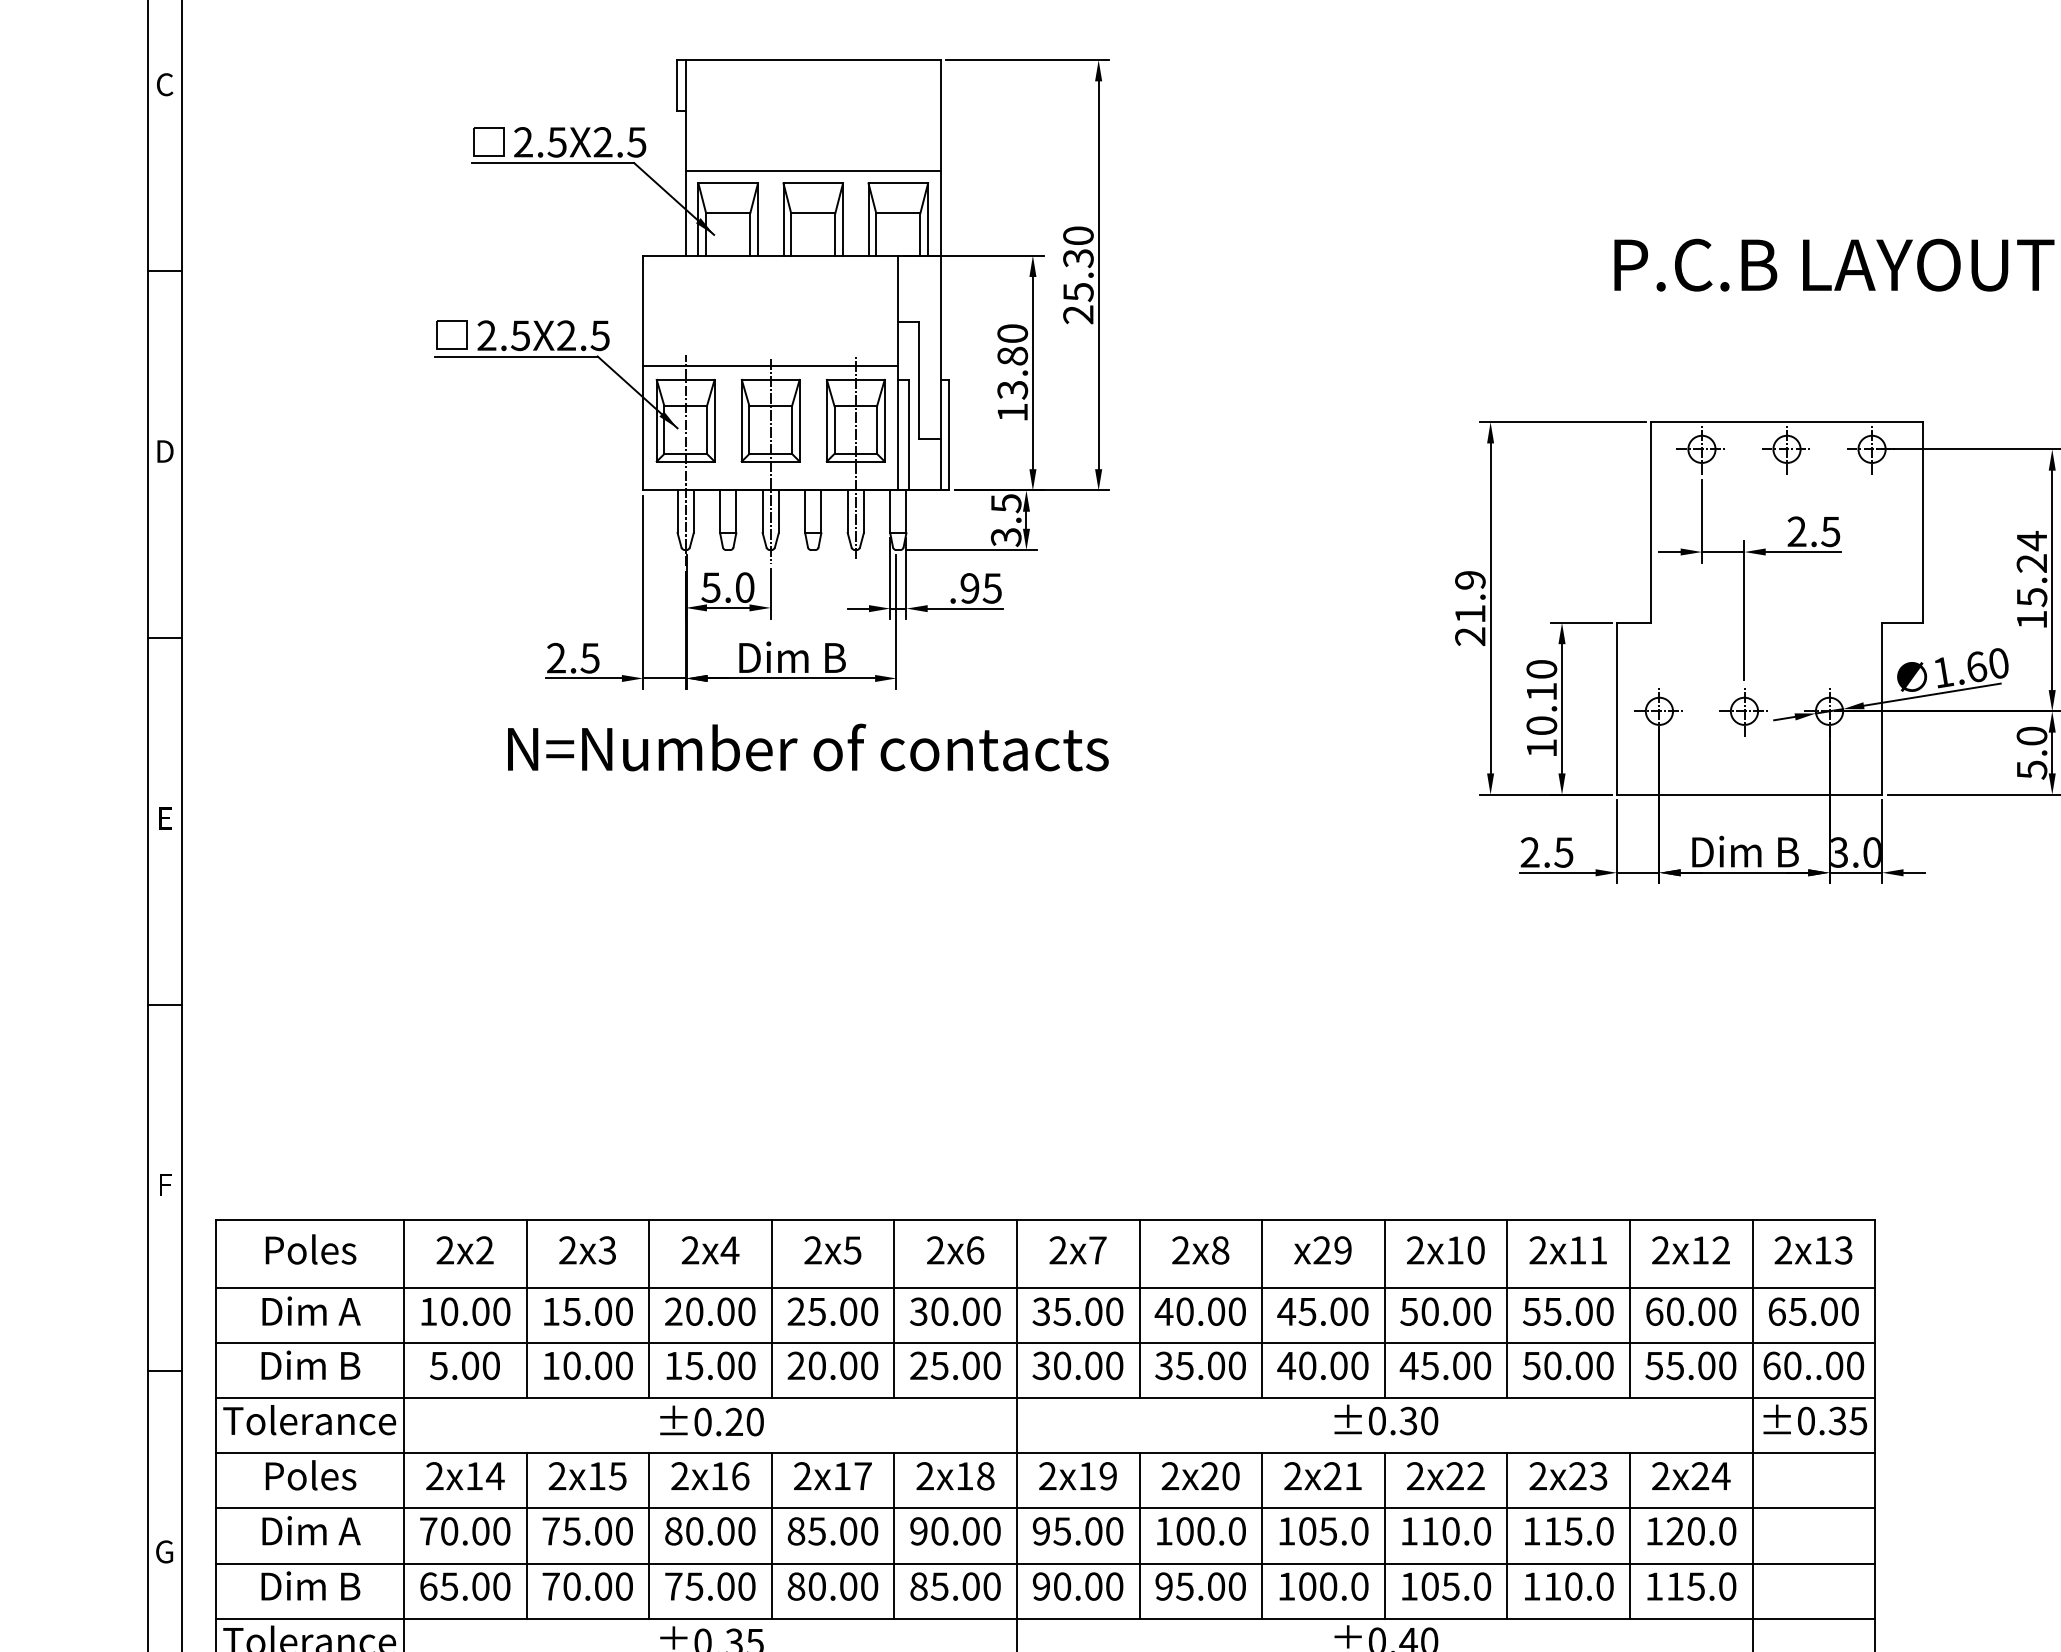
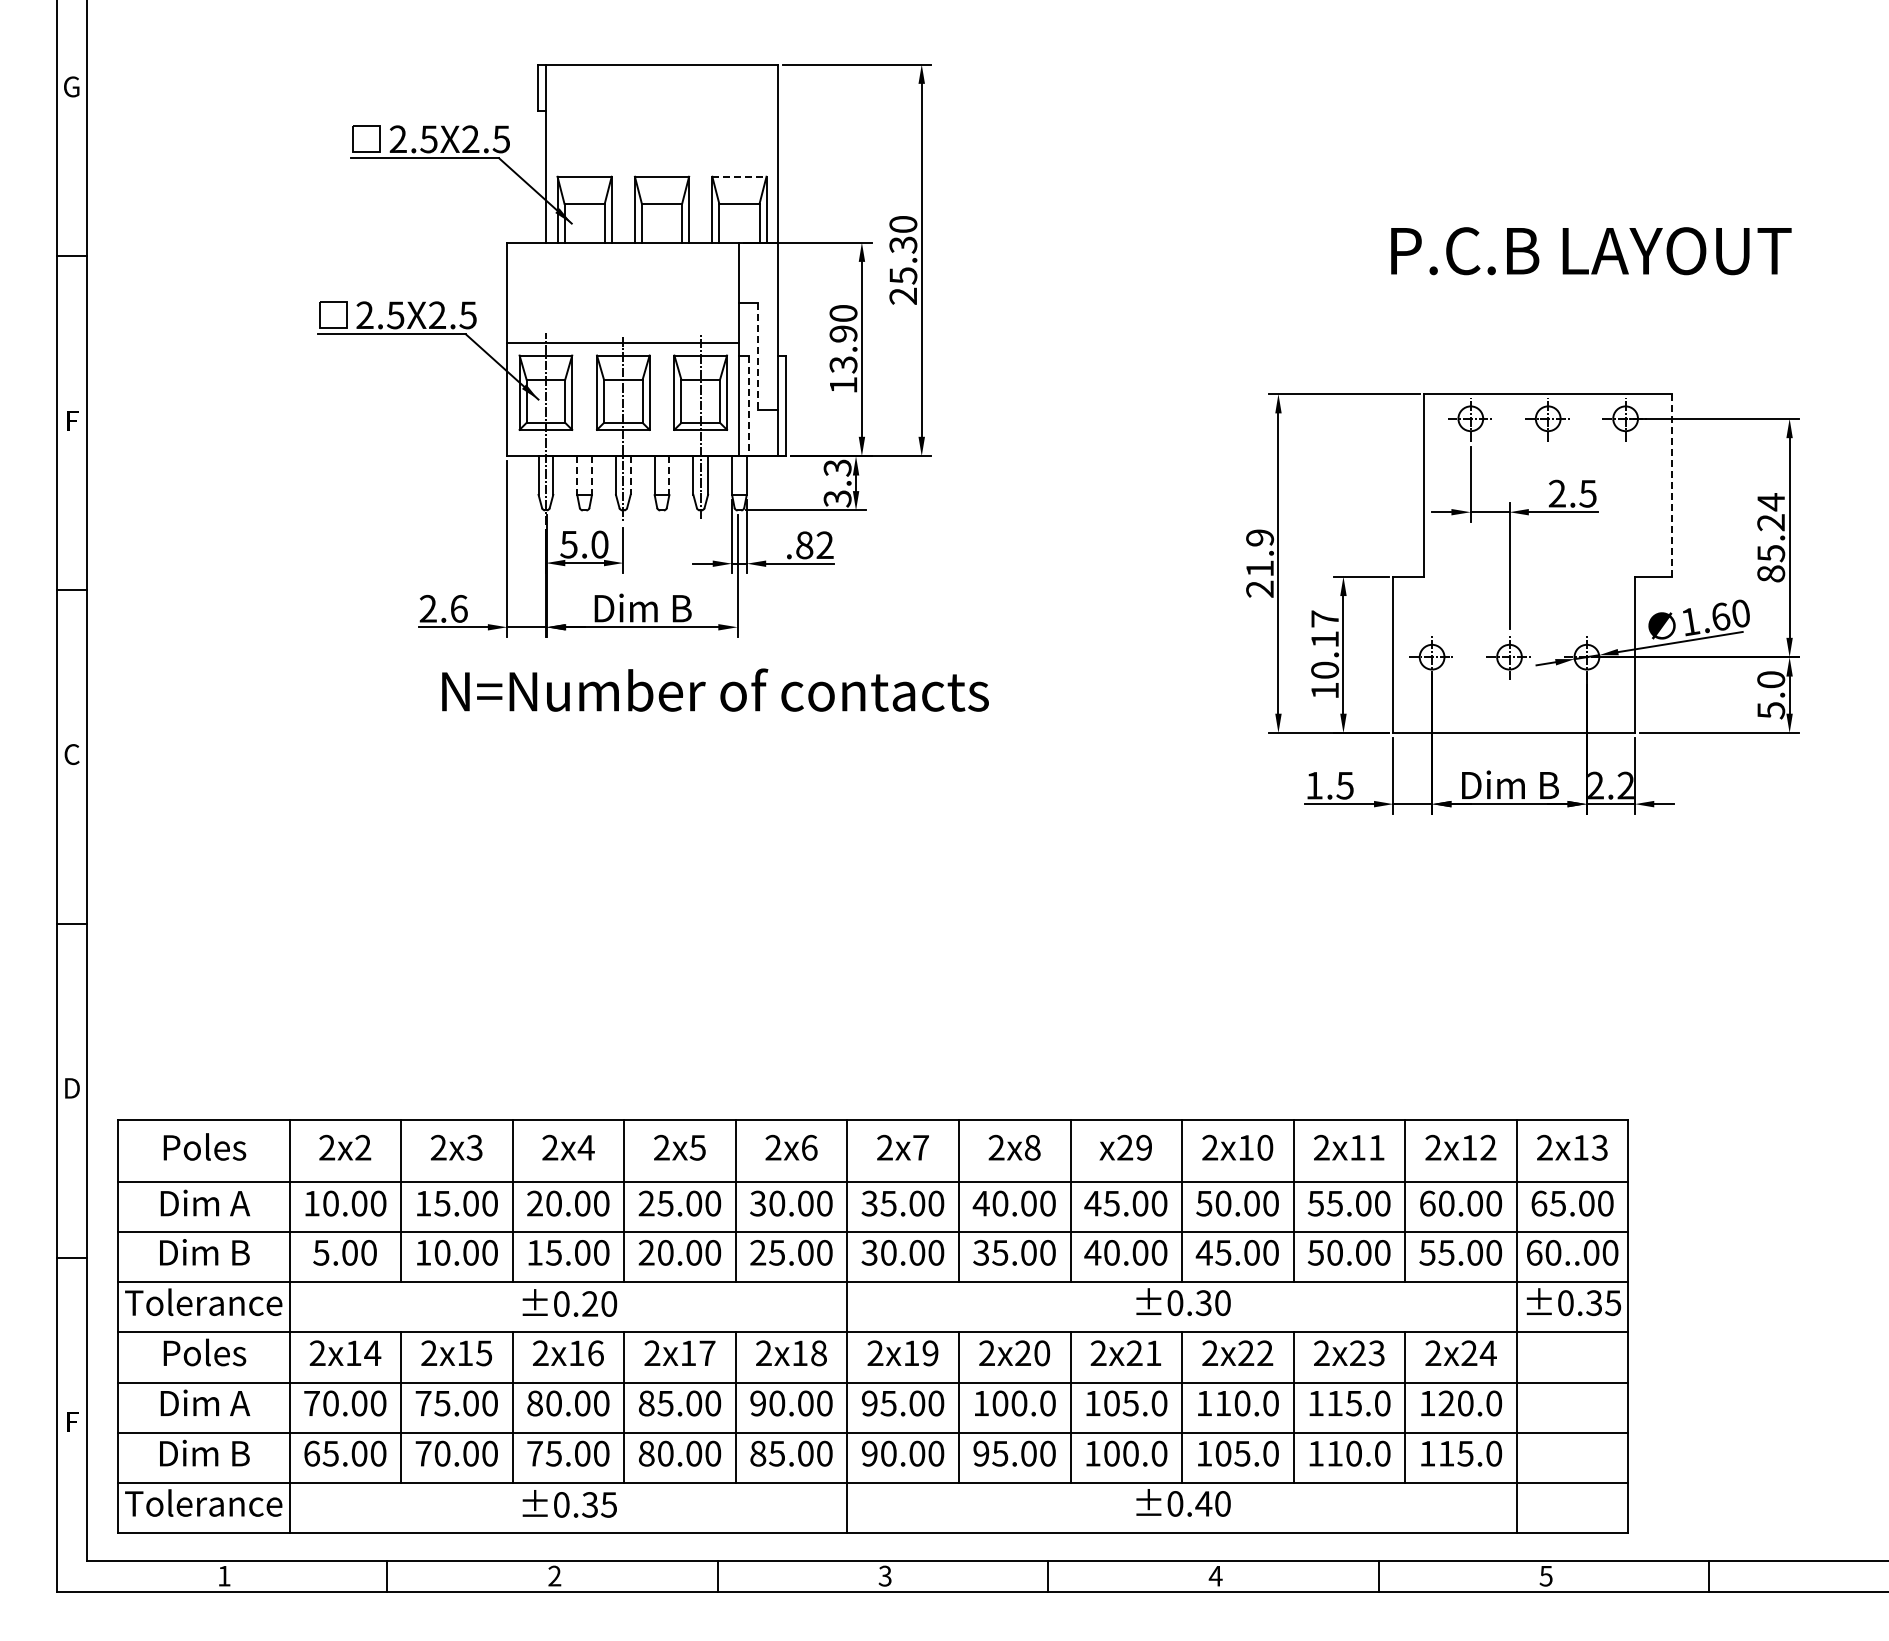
text: (164, 84) -> (71, 86), C -> G
line: (812, 171) -> (661, 165), removed
line: (898, 183) -> (739, 176), solid -> dashed
text: (1012, 355) -> (843, 333), 13.80 -> 13.90
line: (919, 380) -> (758, 356), solid -> dashed
line: (908, 435) -> (748, 406), solid -> dashed
text: (165, 451) -> (72, 420), D -> F
text: (1006, 502) -> (837, 467), 3.5 -> 3.3
line: (720, 511) -> (577, 475), solid -> dashed
line: (735, 511) -> (591, 475), solid -> dashed
line: (821, 511) -> (669, 475), solid -> dashed
line: (778, 512) -> (630, 476), solid -> dashed
line: (1923, 522) -> (1672, 485), solid -> dashed
text: (980, 588) -> (814, 545), .95 -> .82
text: (2032, 619) -> (1771, 573), 15.24 -> 85.24
text: (589, 657) -> (458, 608), 2.5 -> 2.6
text: (1542, 668) -> (1325, 618), 10.10 -> 10.17
text: (808, 746) -> (715, 689), moved
text: (164, 818) -> (71, 754), E -> C
text: (1530, 852) -> (1314, 785), 2.5 -> 1.5
text: (1855, 852) -> (1610, 785), 3.0 -> 2.2
text: (165, 1185) -> (72, 1088), F -> D
text: (164, 1551) -> (71, 1421), G -> F

